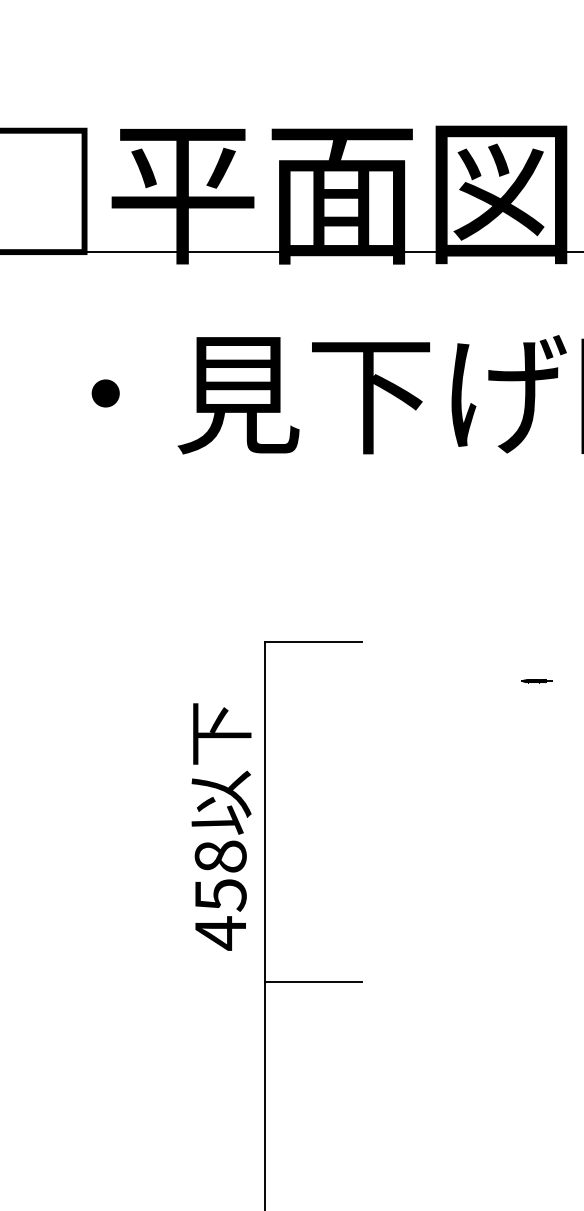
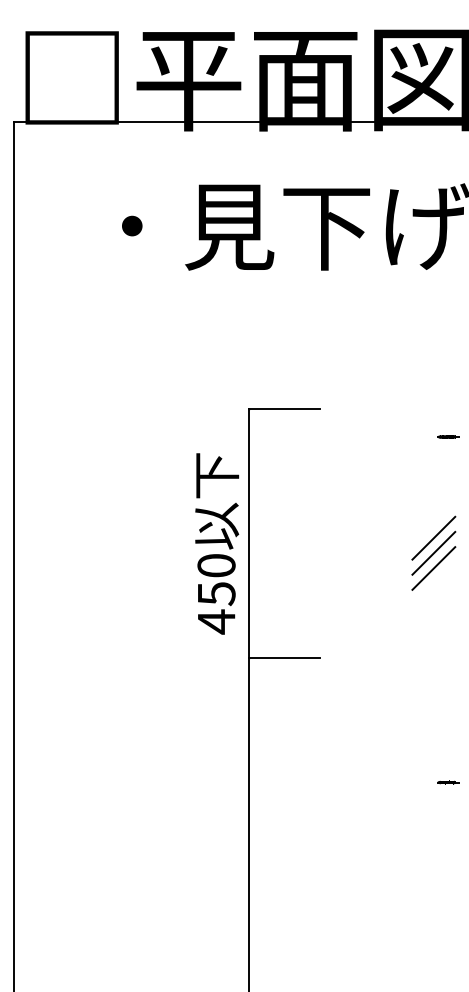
line: (516, 818) -> (433, 537), added
line: (516, 838) -> (433, 552), added
text: (220, 856) -> (216, 565), 458 -> 450
line: (516, 860) -> (433, 568), added
line: (537, 1152) -> (448, 782), added

